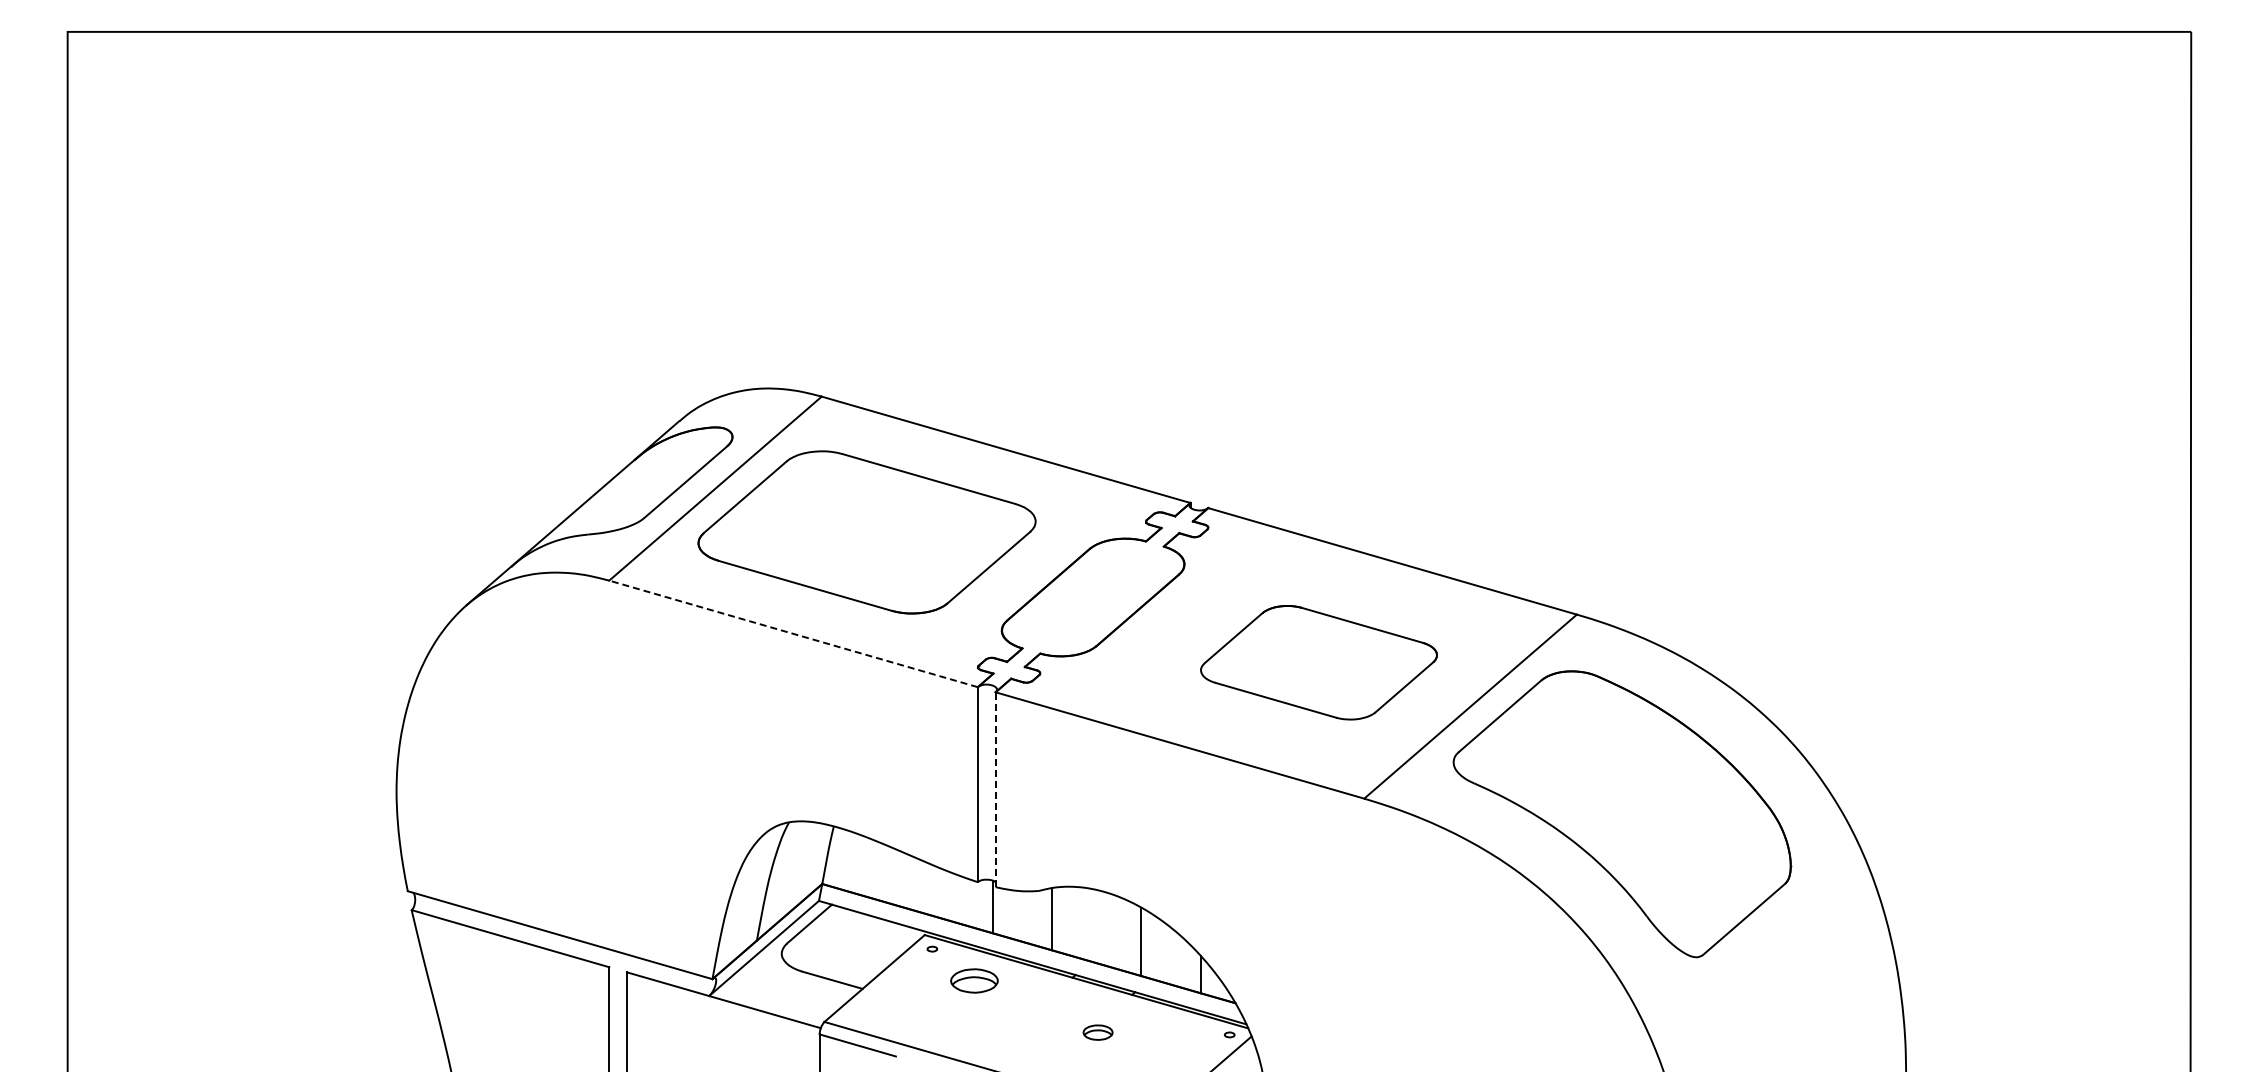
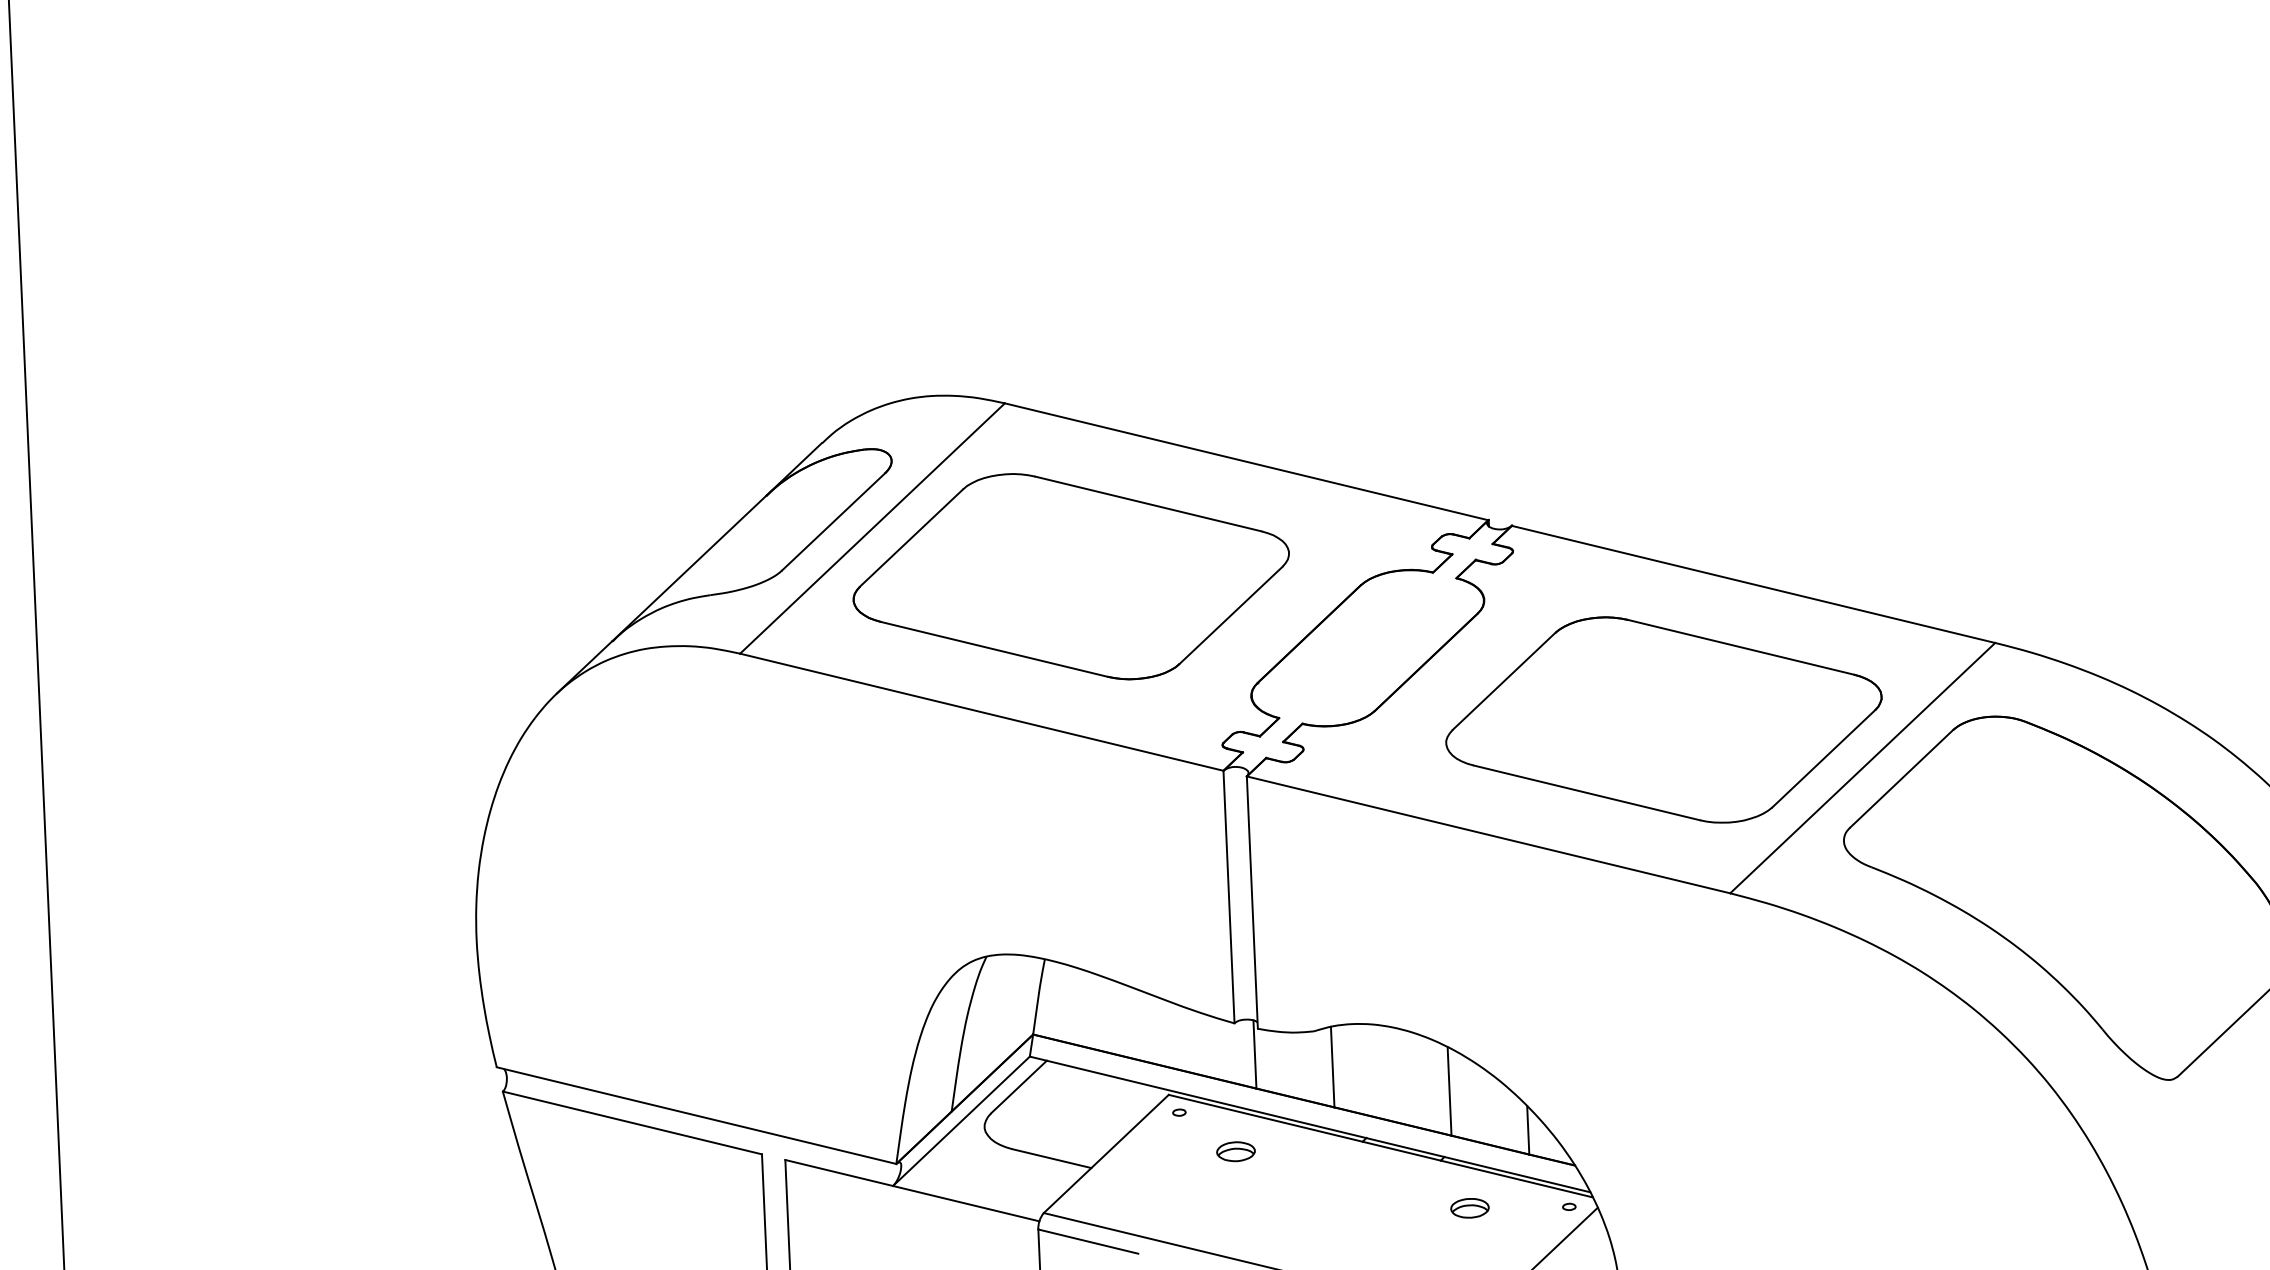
line: (793, 633) -> (981, 711), dashed -> solid
part: (1318, 662) -> (1663, 719), size x1.43
line: (995, 789) -> (1252, 902), dashed -> solid
part: (974, 981) -> (1235, 1152), size x0.62
part: (1097, 1032) -> (1469, 1208), moved

